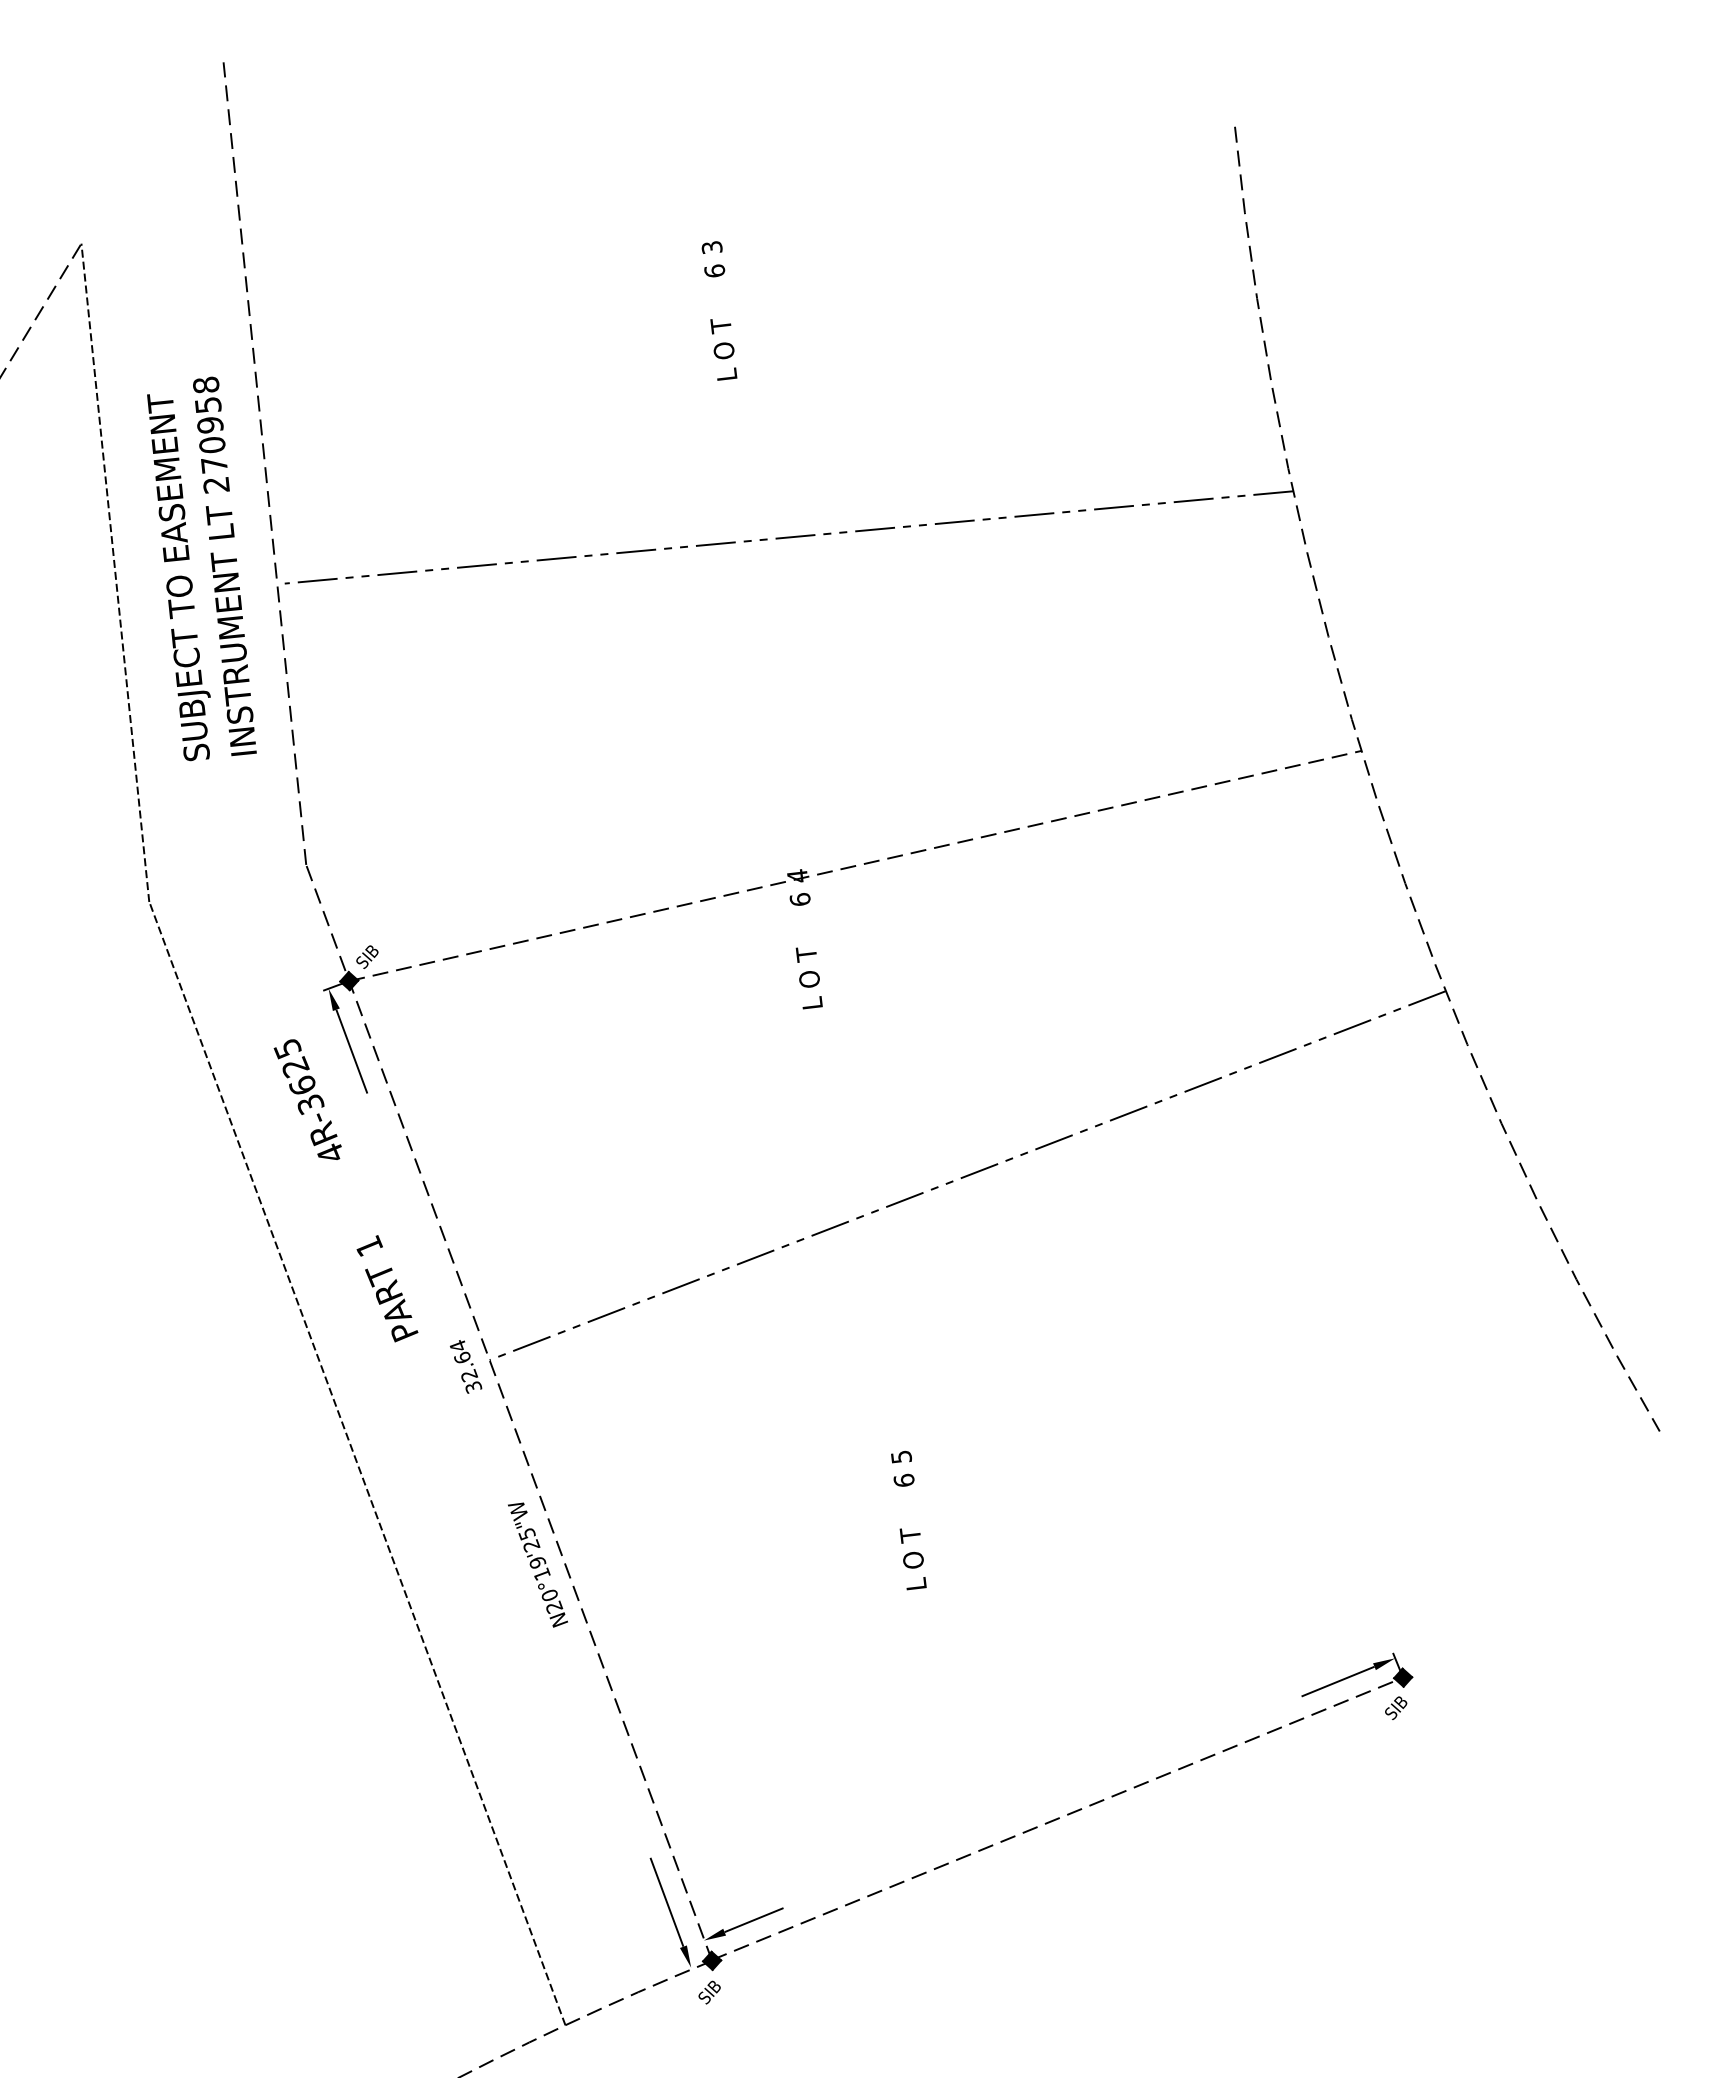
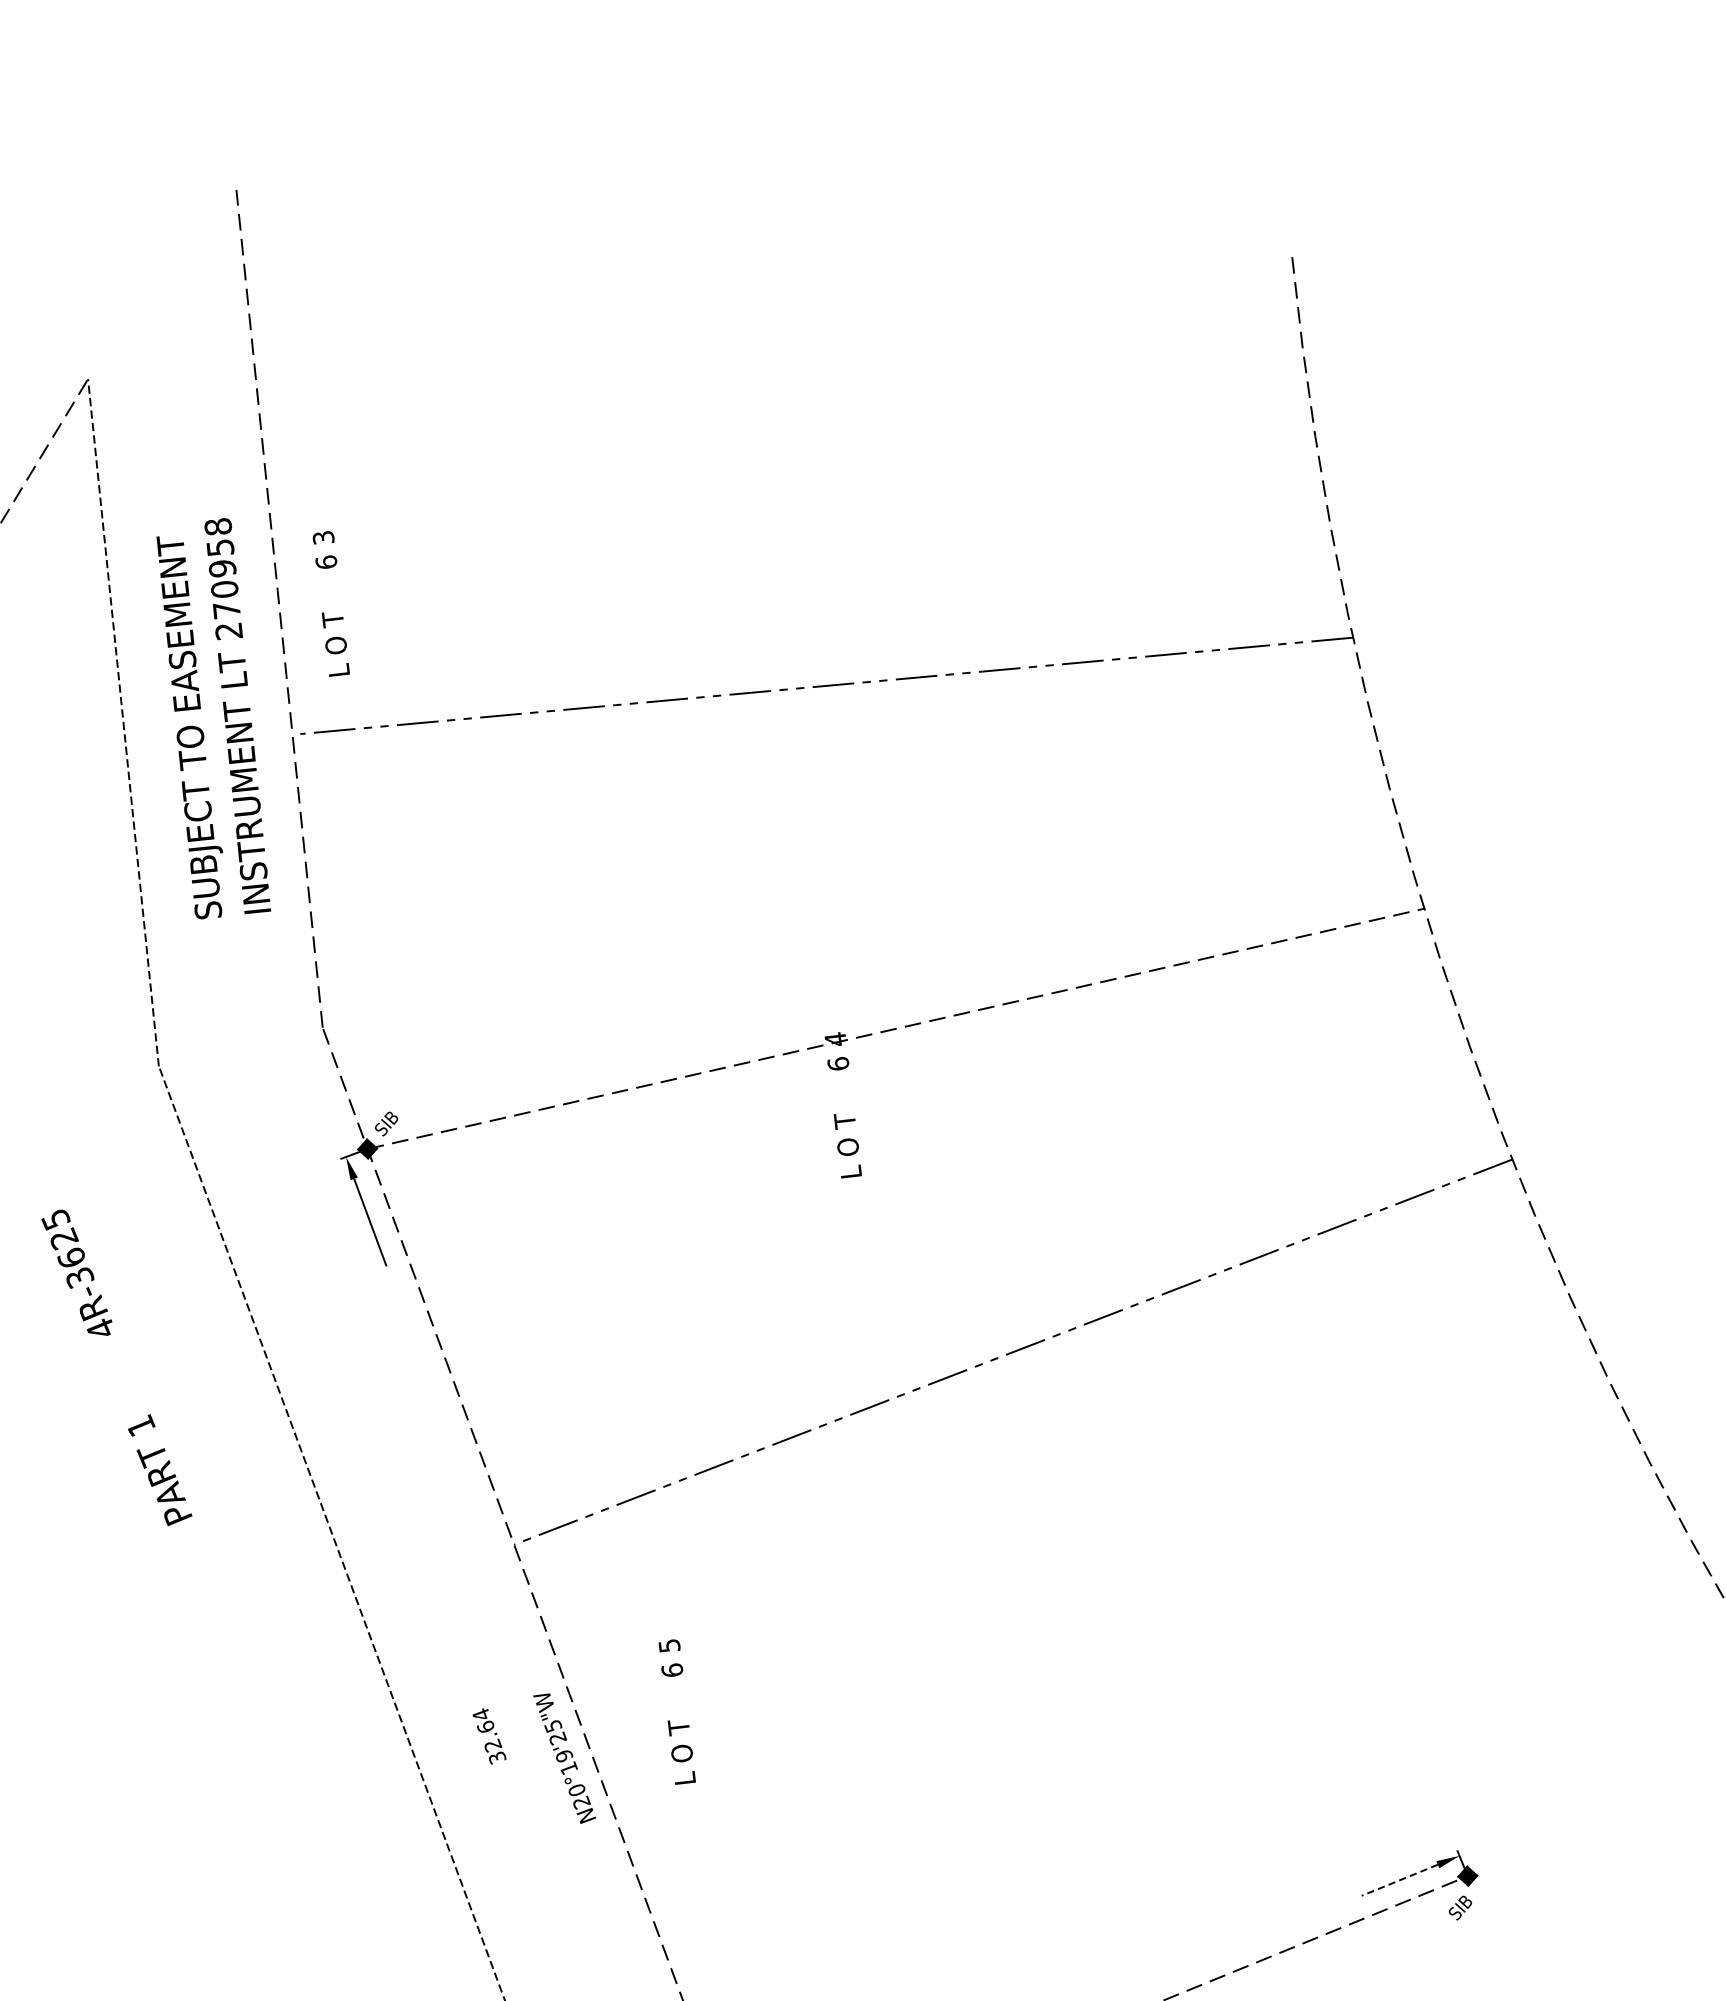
text: (719, 310) -> (331, 603), moved
text: (345, 1190) -> (116, 1367), moved
text: (466, 1366) -> (490, 1736), moved
text: (908, 1520) -> (676, 1712), moved
line: (1337, 1681) -> (1399, 1880), solid -> dashed

